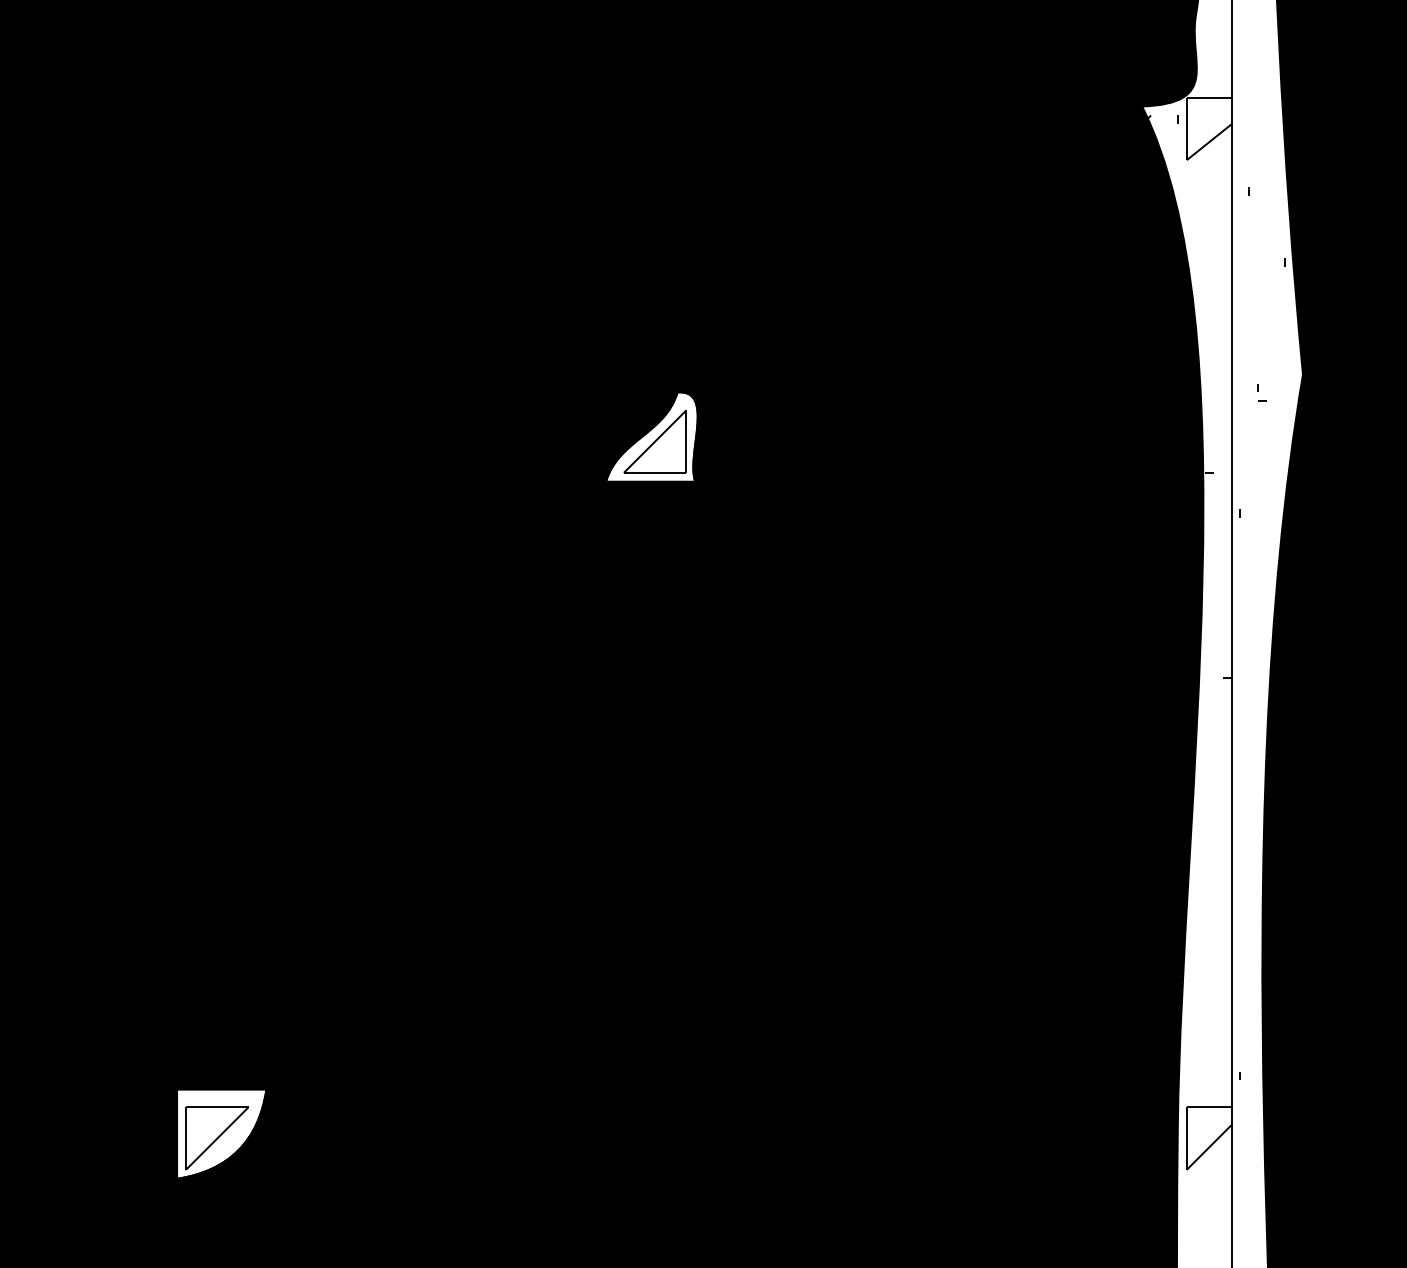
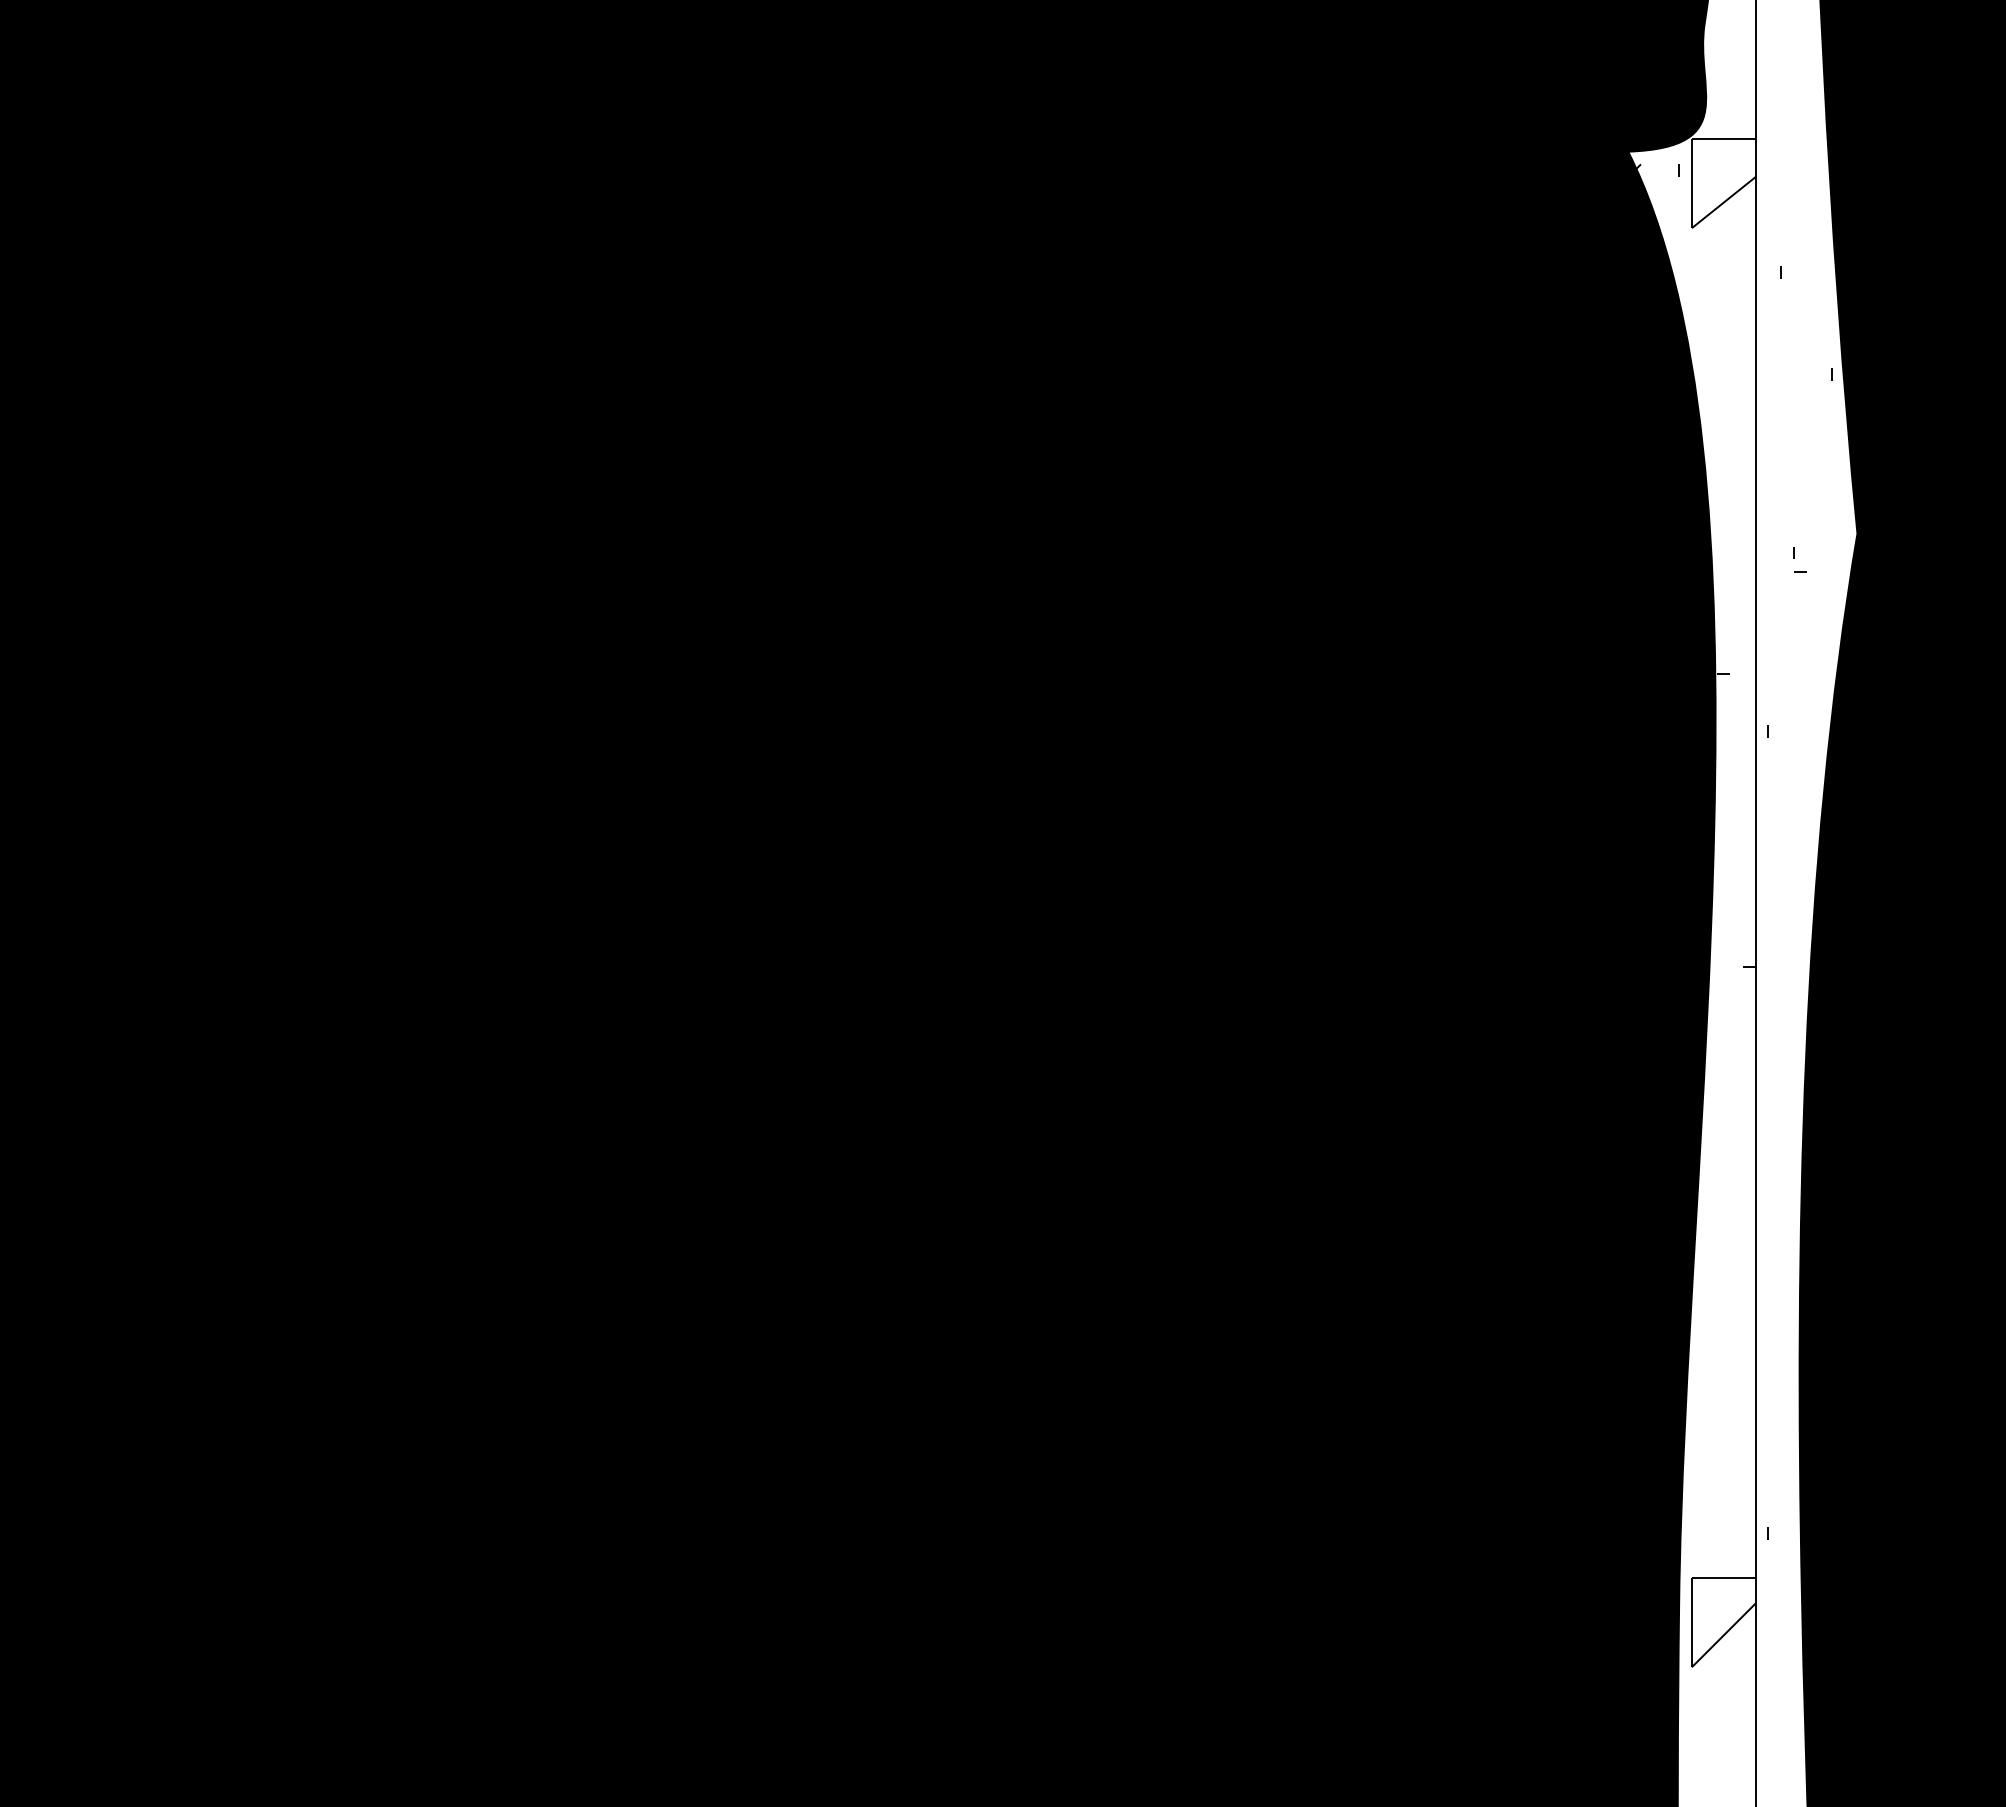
fill: (651, 436) -> (929, 622), added
fill: (221, 1134) -> (316, 1616), added

